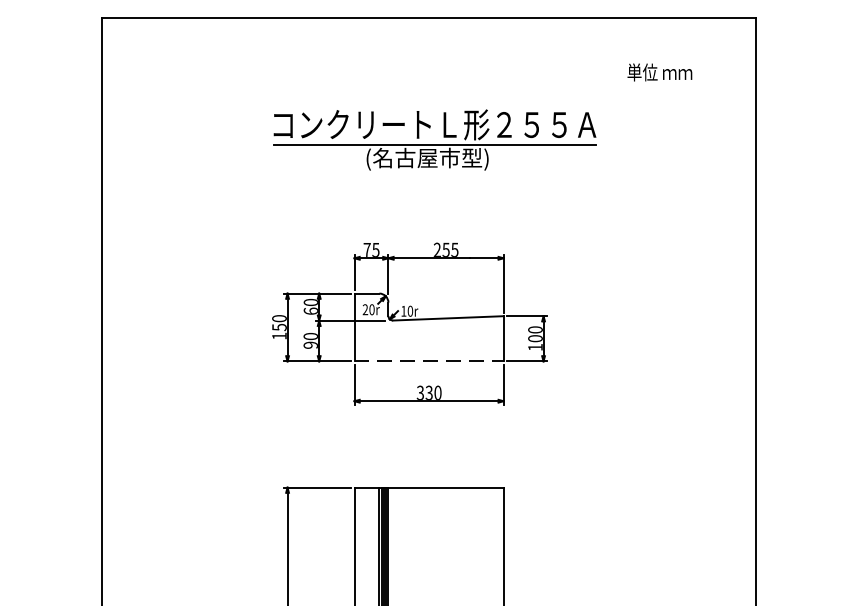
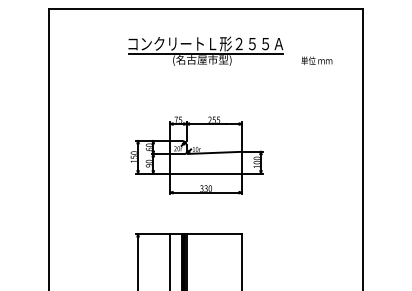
text: (659, 71) -> (316, 60), moved
part: (434, 138) -> (205, 50), moved
line: (430, 361) -> (206, 173), dashed -> solid

